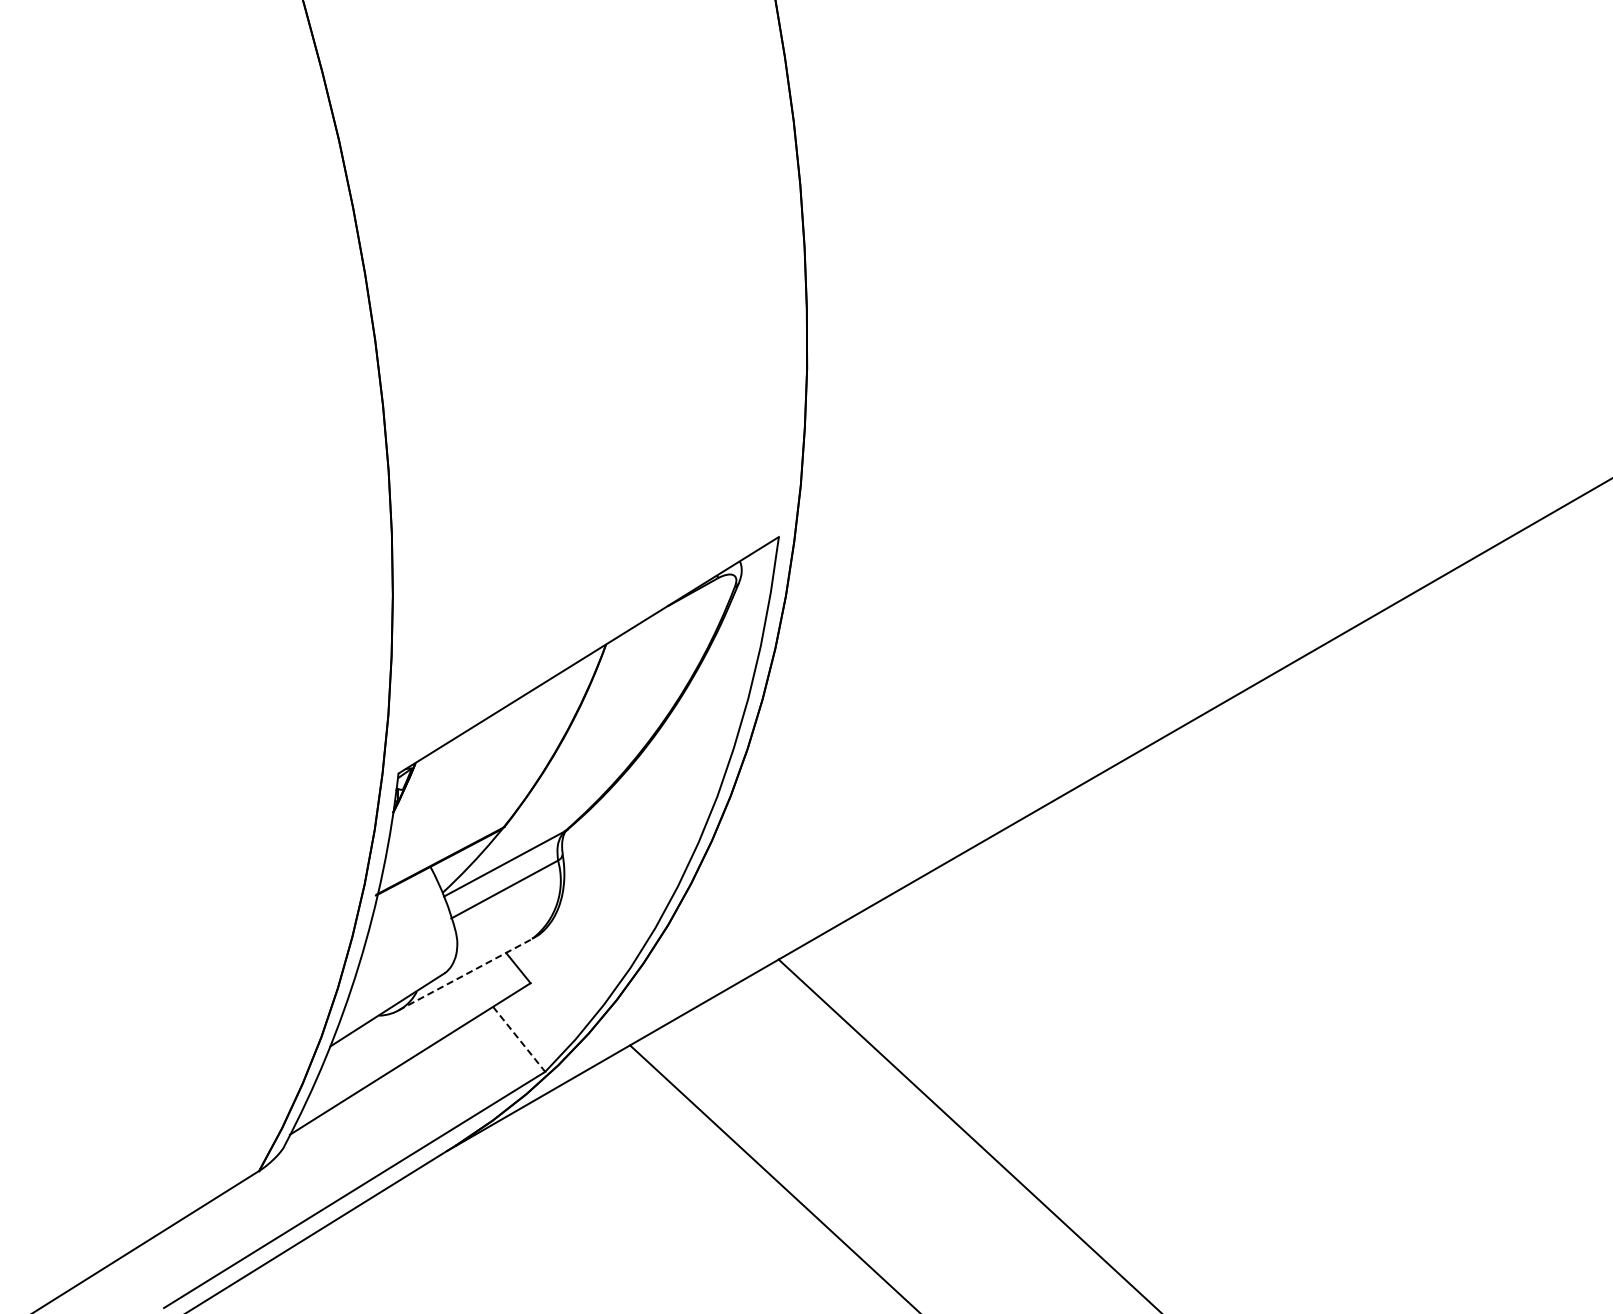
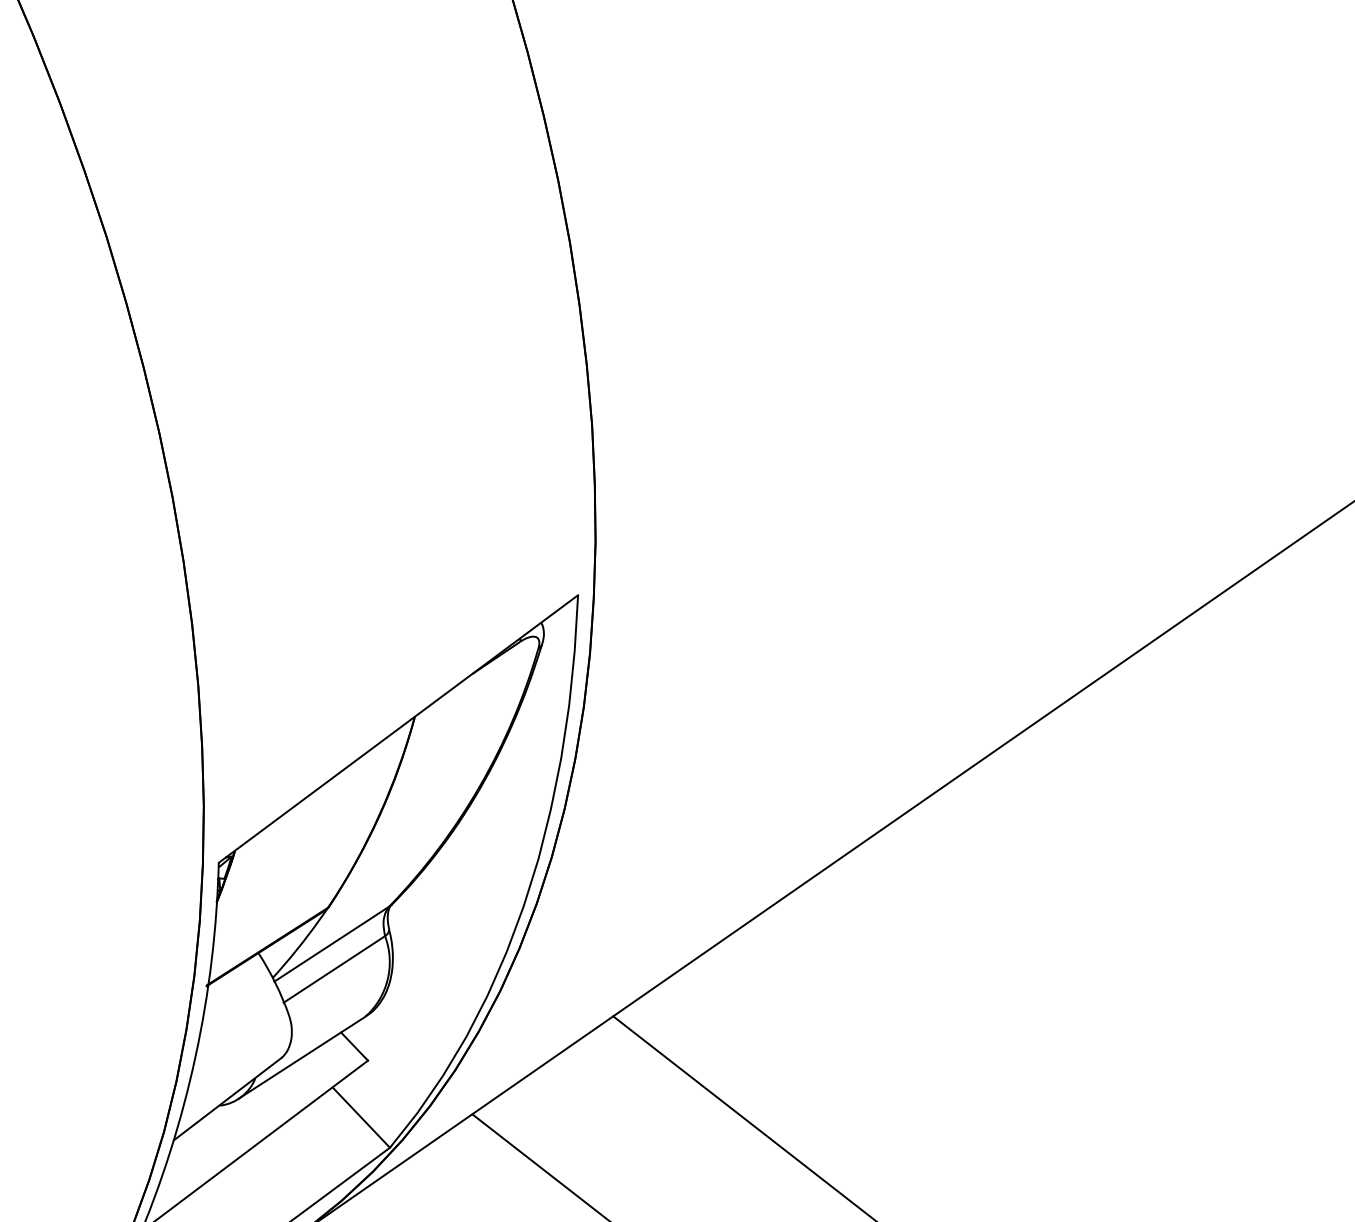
line: (465, 974) -> (302, 1057), dashed -> solid
line: (519, 1039) -> (361, 1117), dashed -> solid

